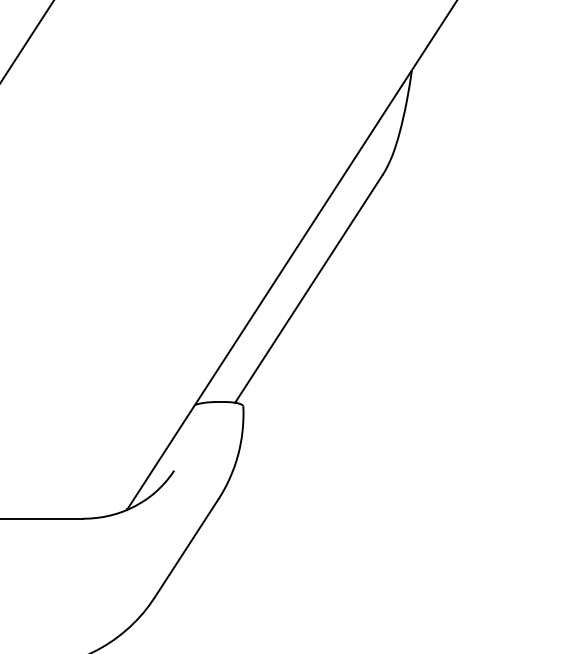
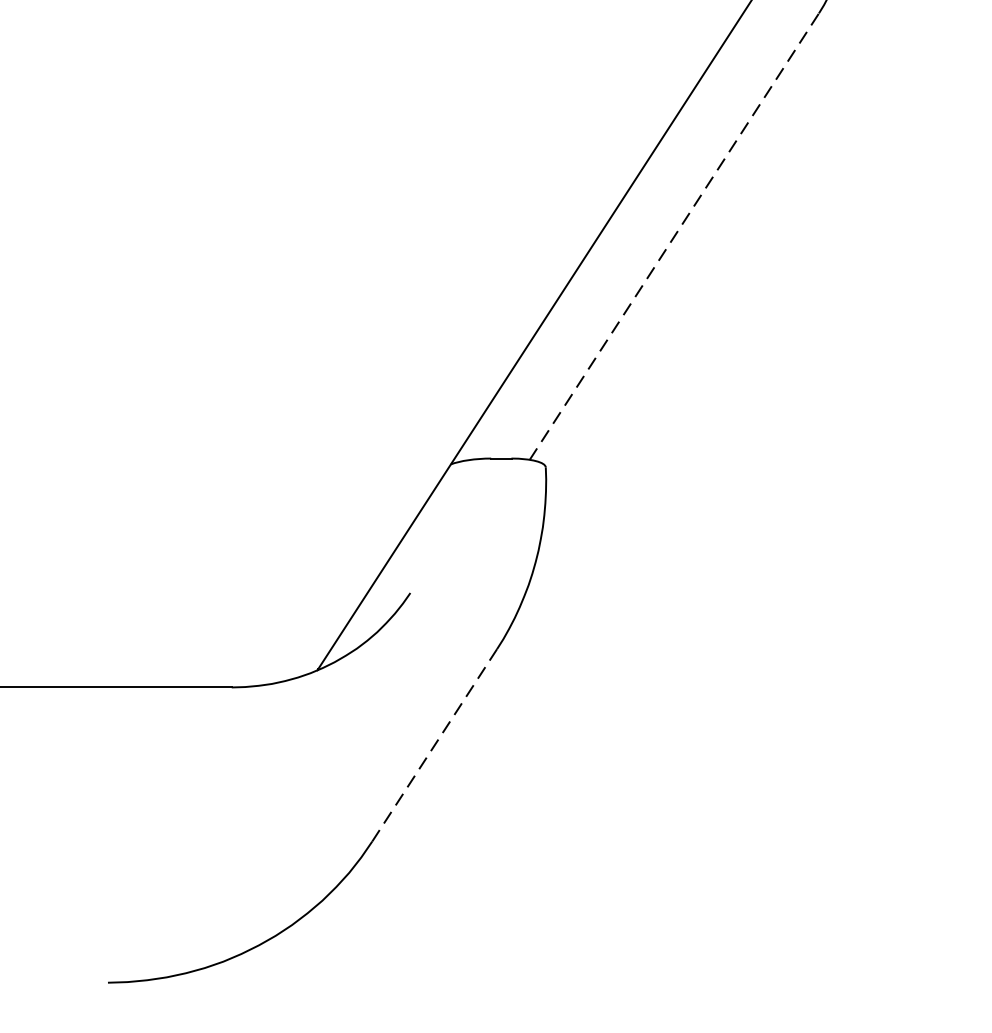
line: (308, 288) -> (673, 235), solid -> dashed
line: (186, 547) -> (434, 743), solid -> dashed

